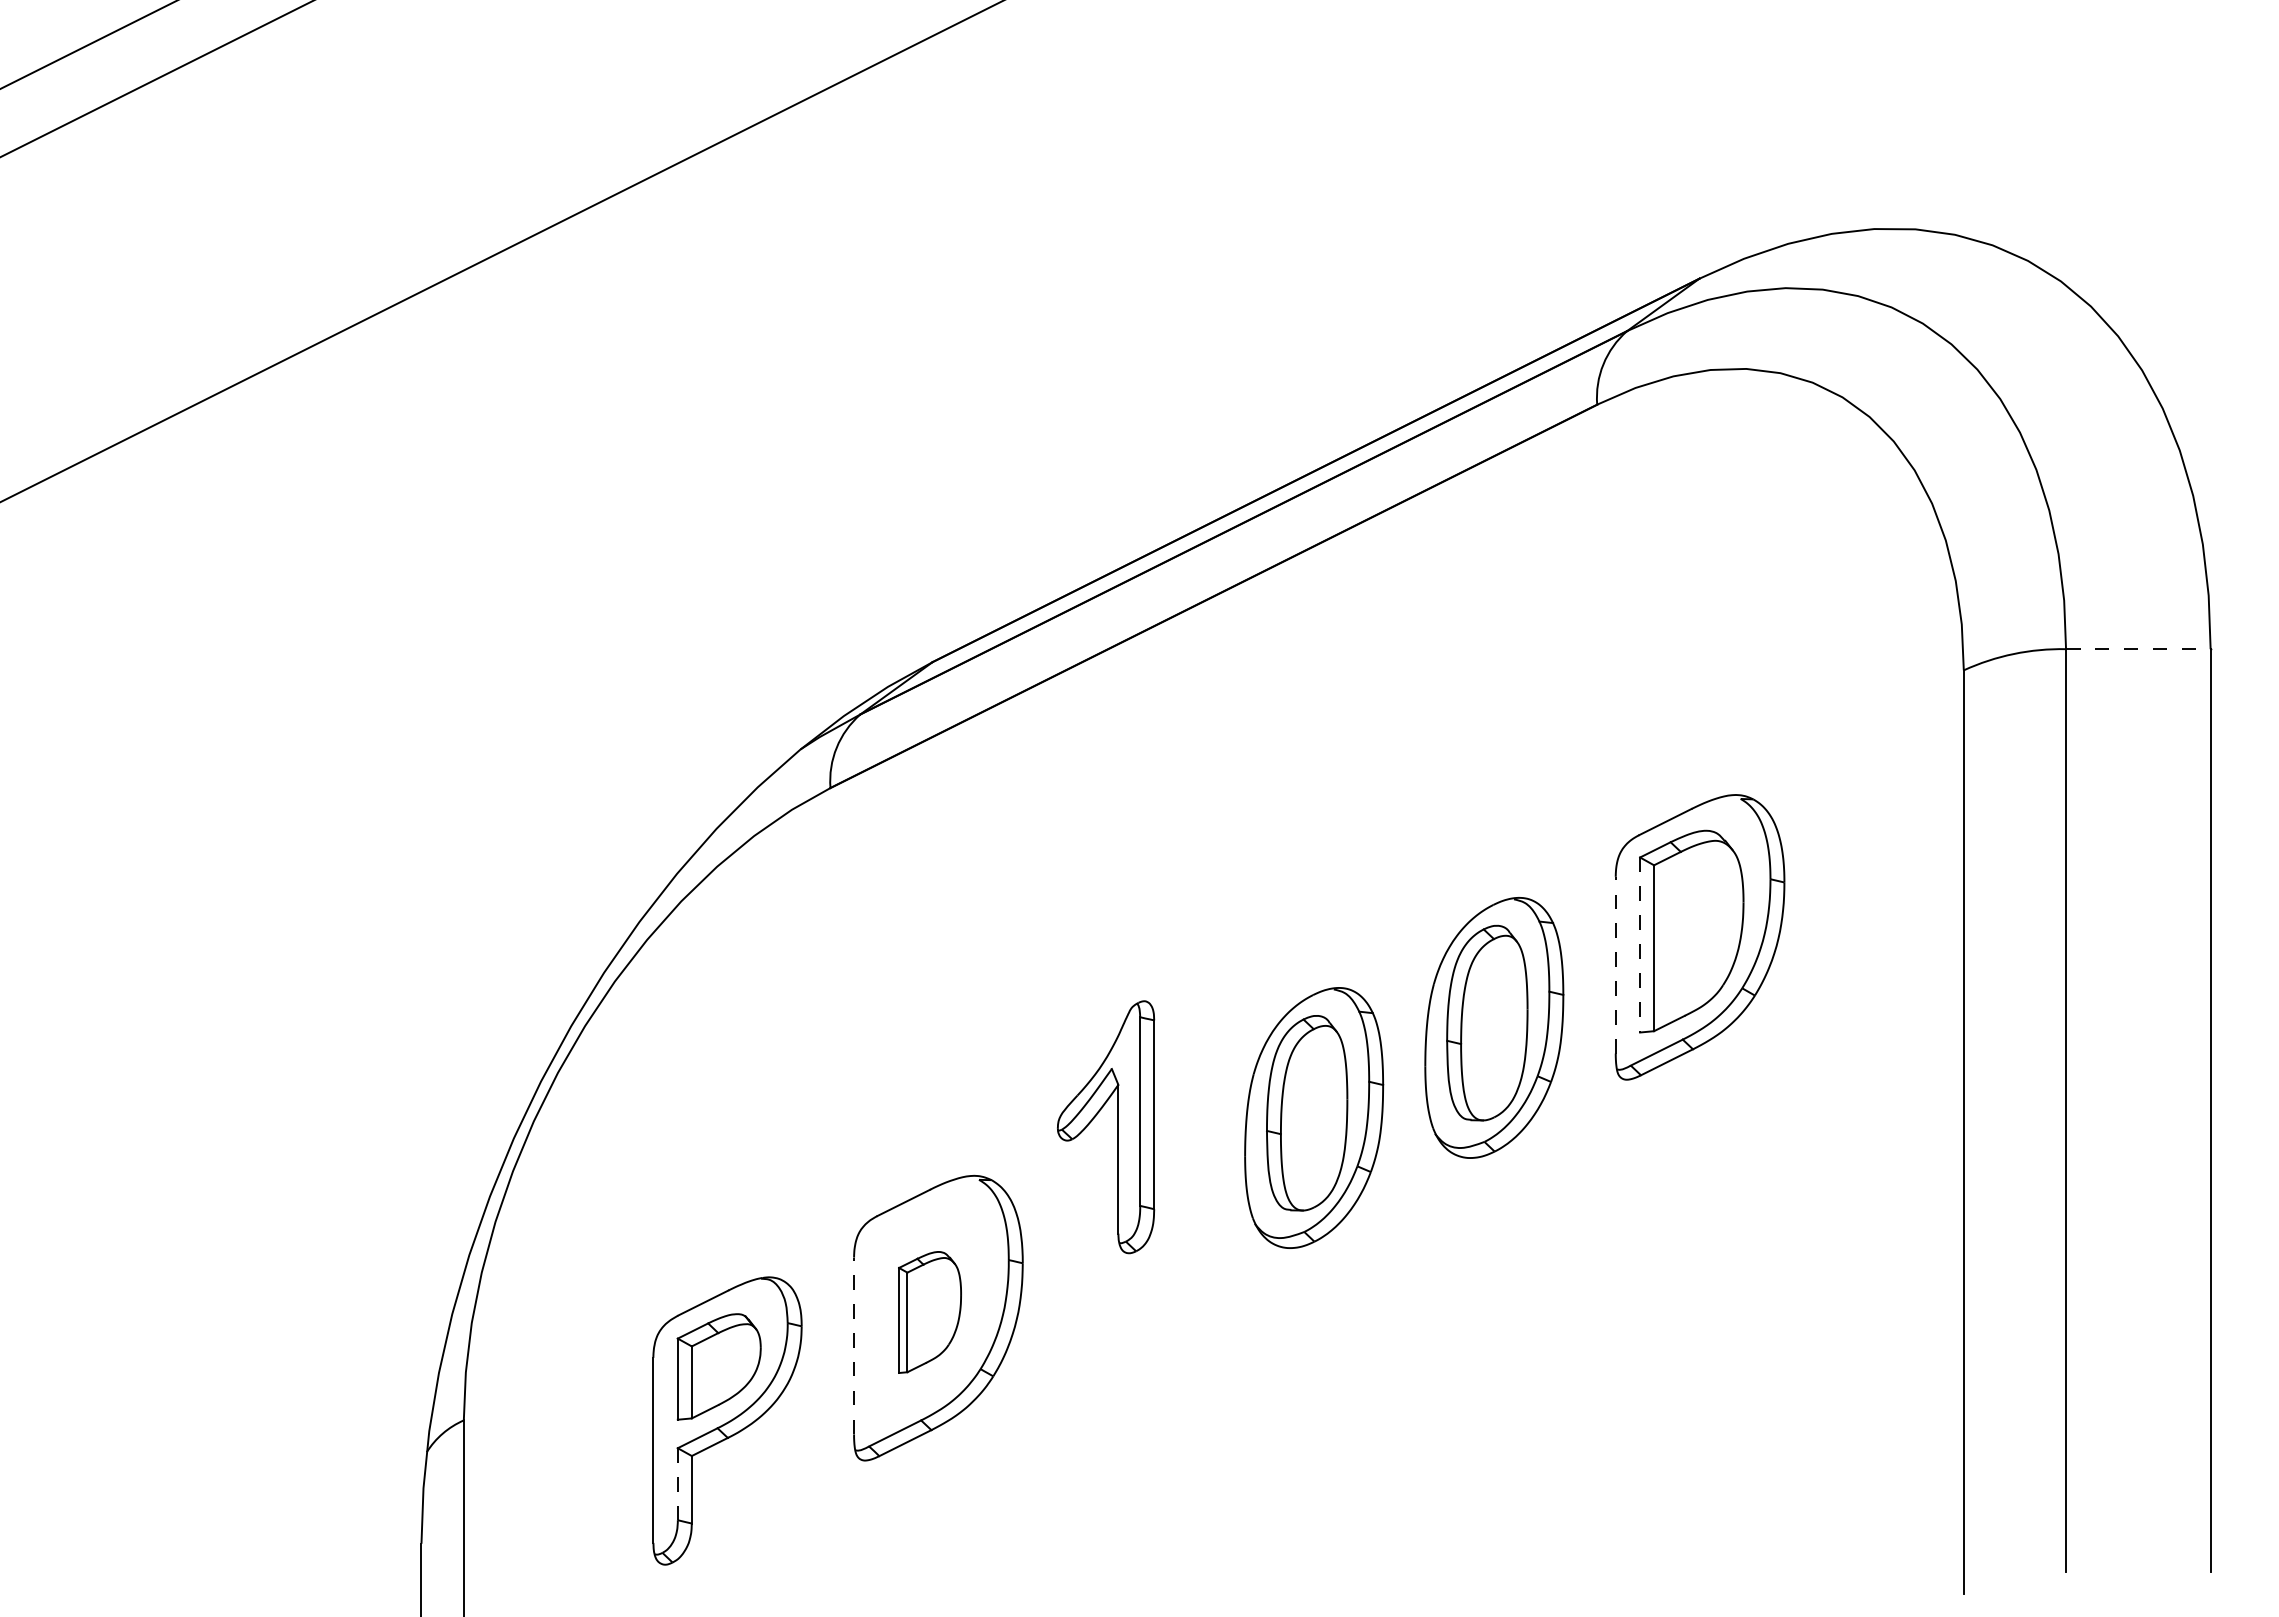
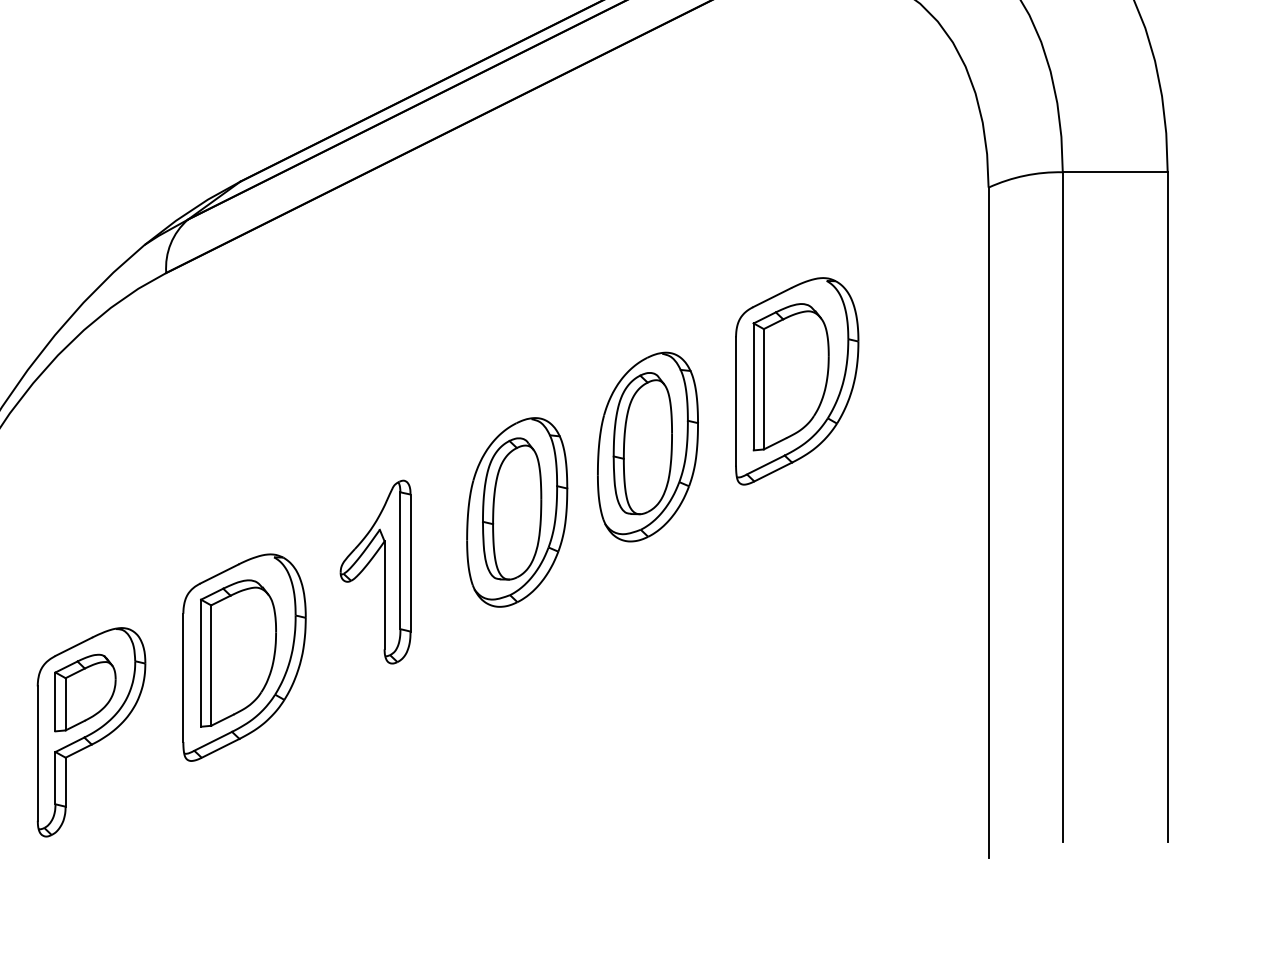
line: (2138, 649) -> (1115, 172), dashed -> solid
line: (1640, 945) -> (754, 387), dashed -> solid
line: (1615, 964) -> (735, 401), dashed -> solid
part: (1117, 1127) -> (383, 572), moved
part: (929, 1312) -> (238, 653), size x1.67
line: (854, 1345) -> (183, 677), dashed -> solid
line: (677, 1484) -> (55, 778), dashed -> solid

